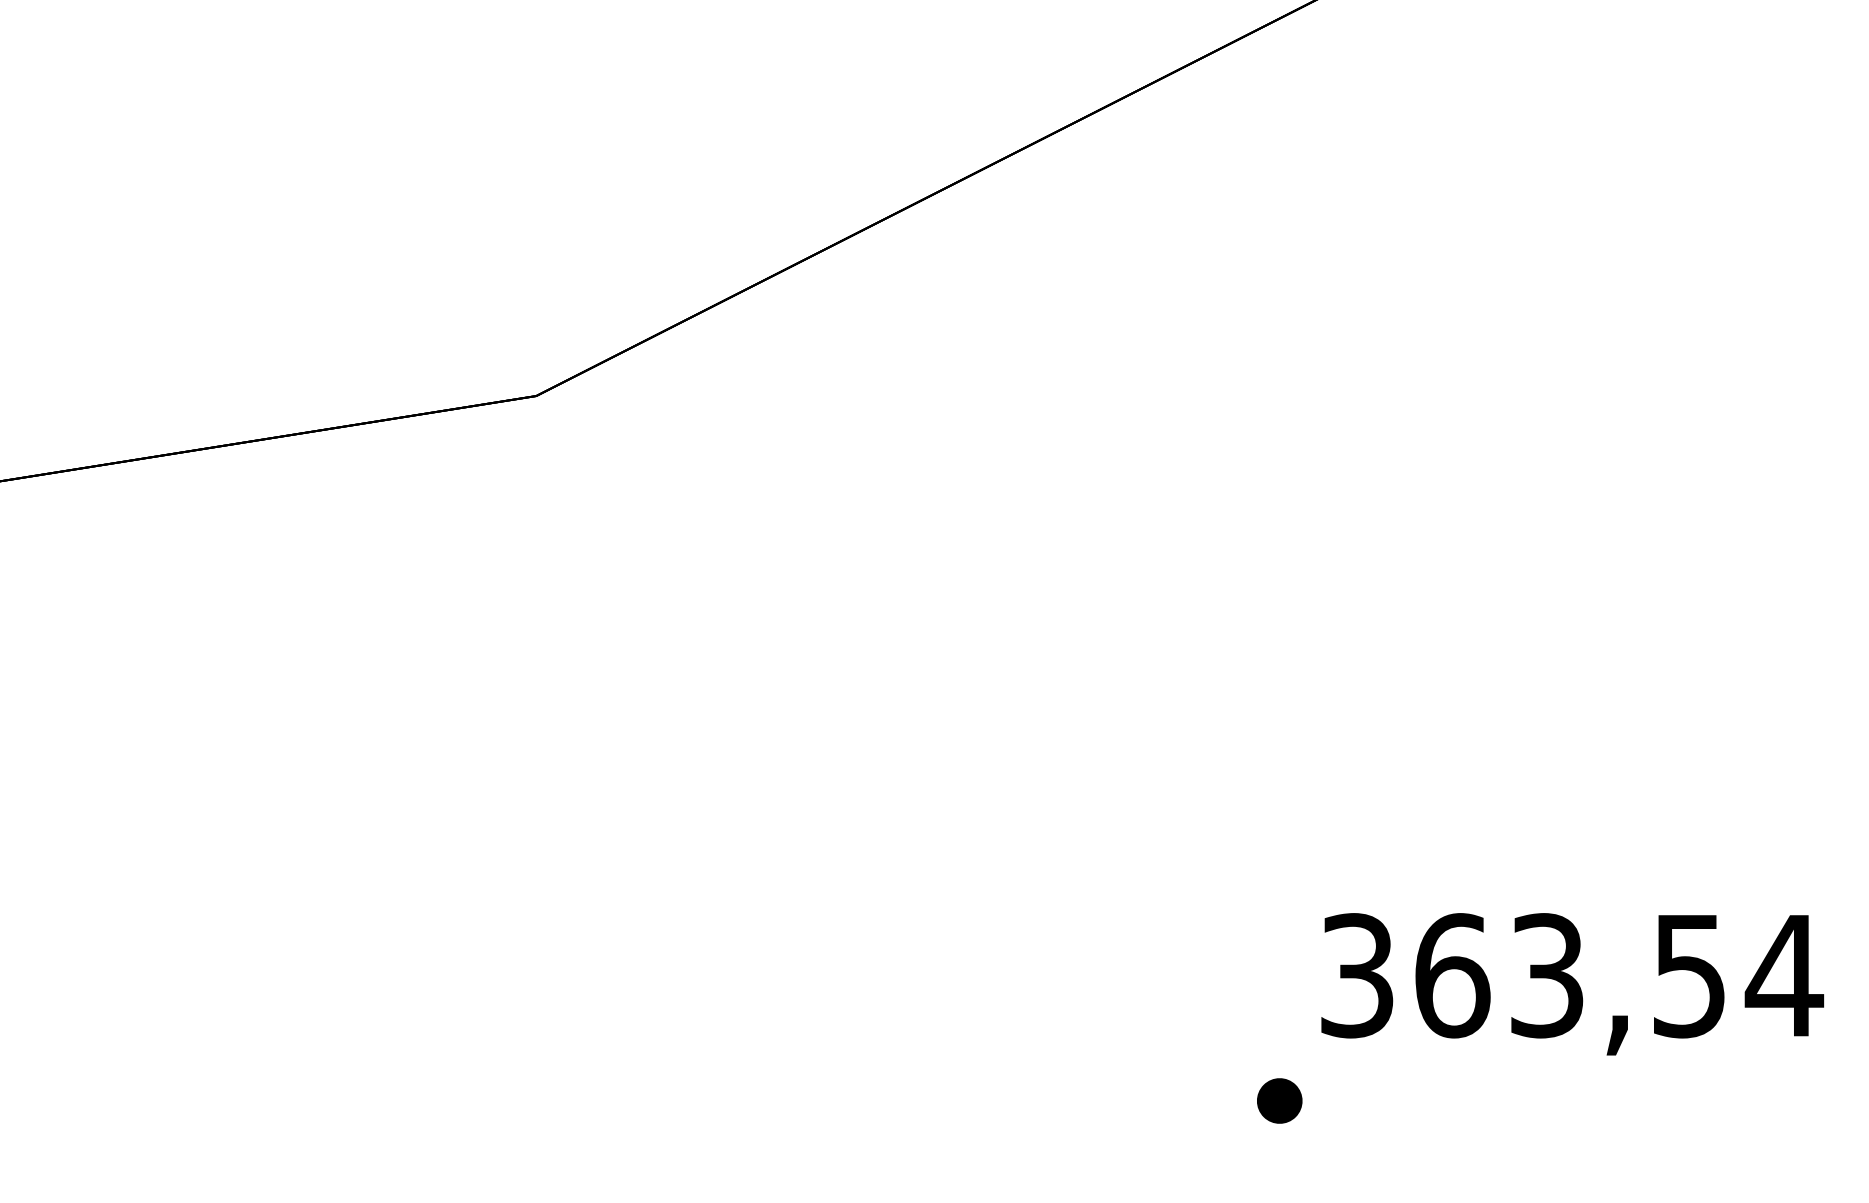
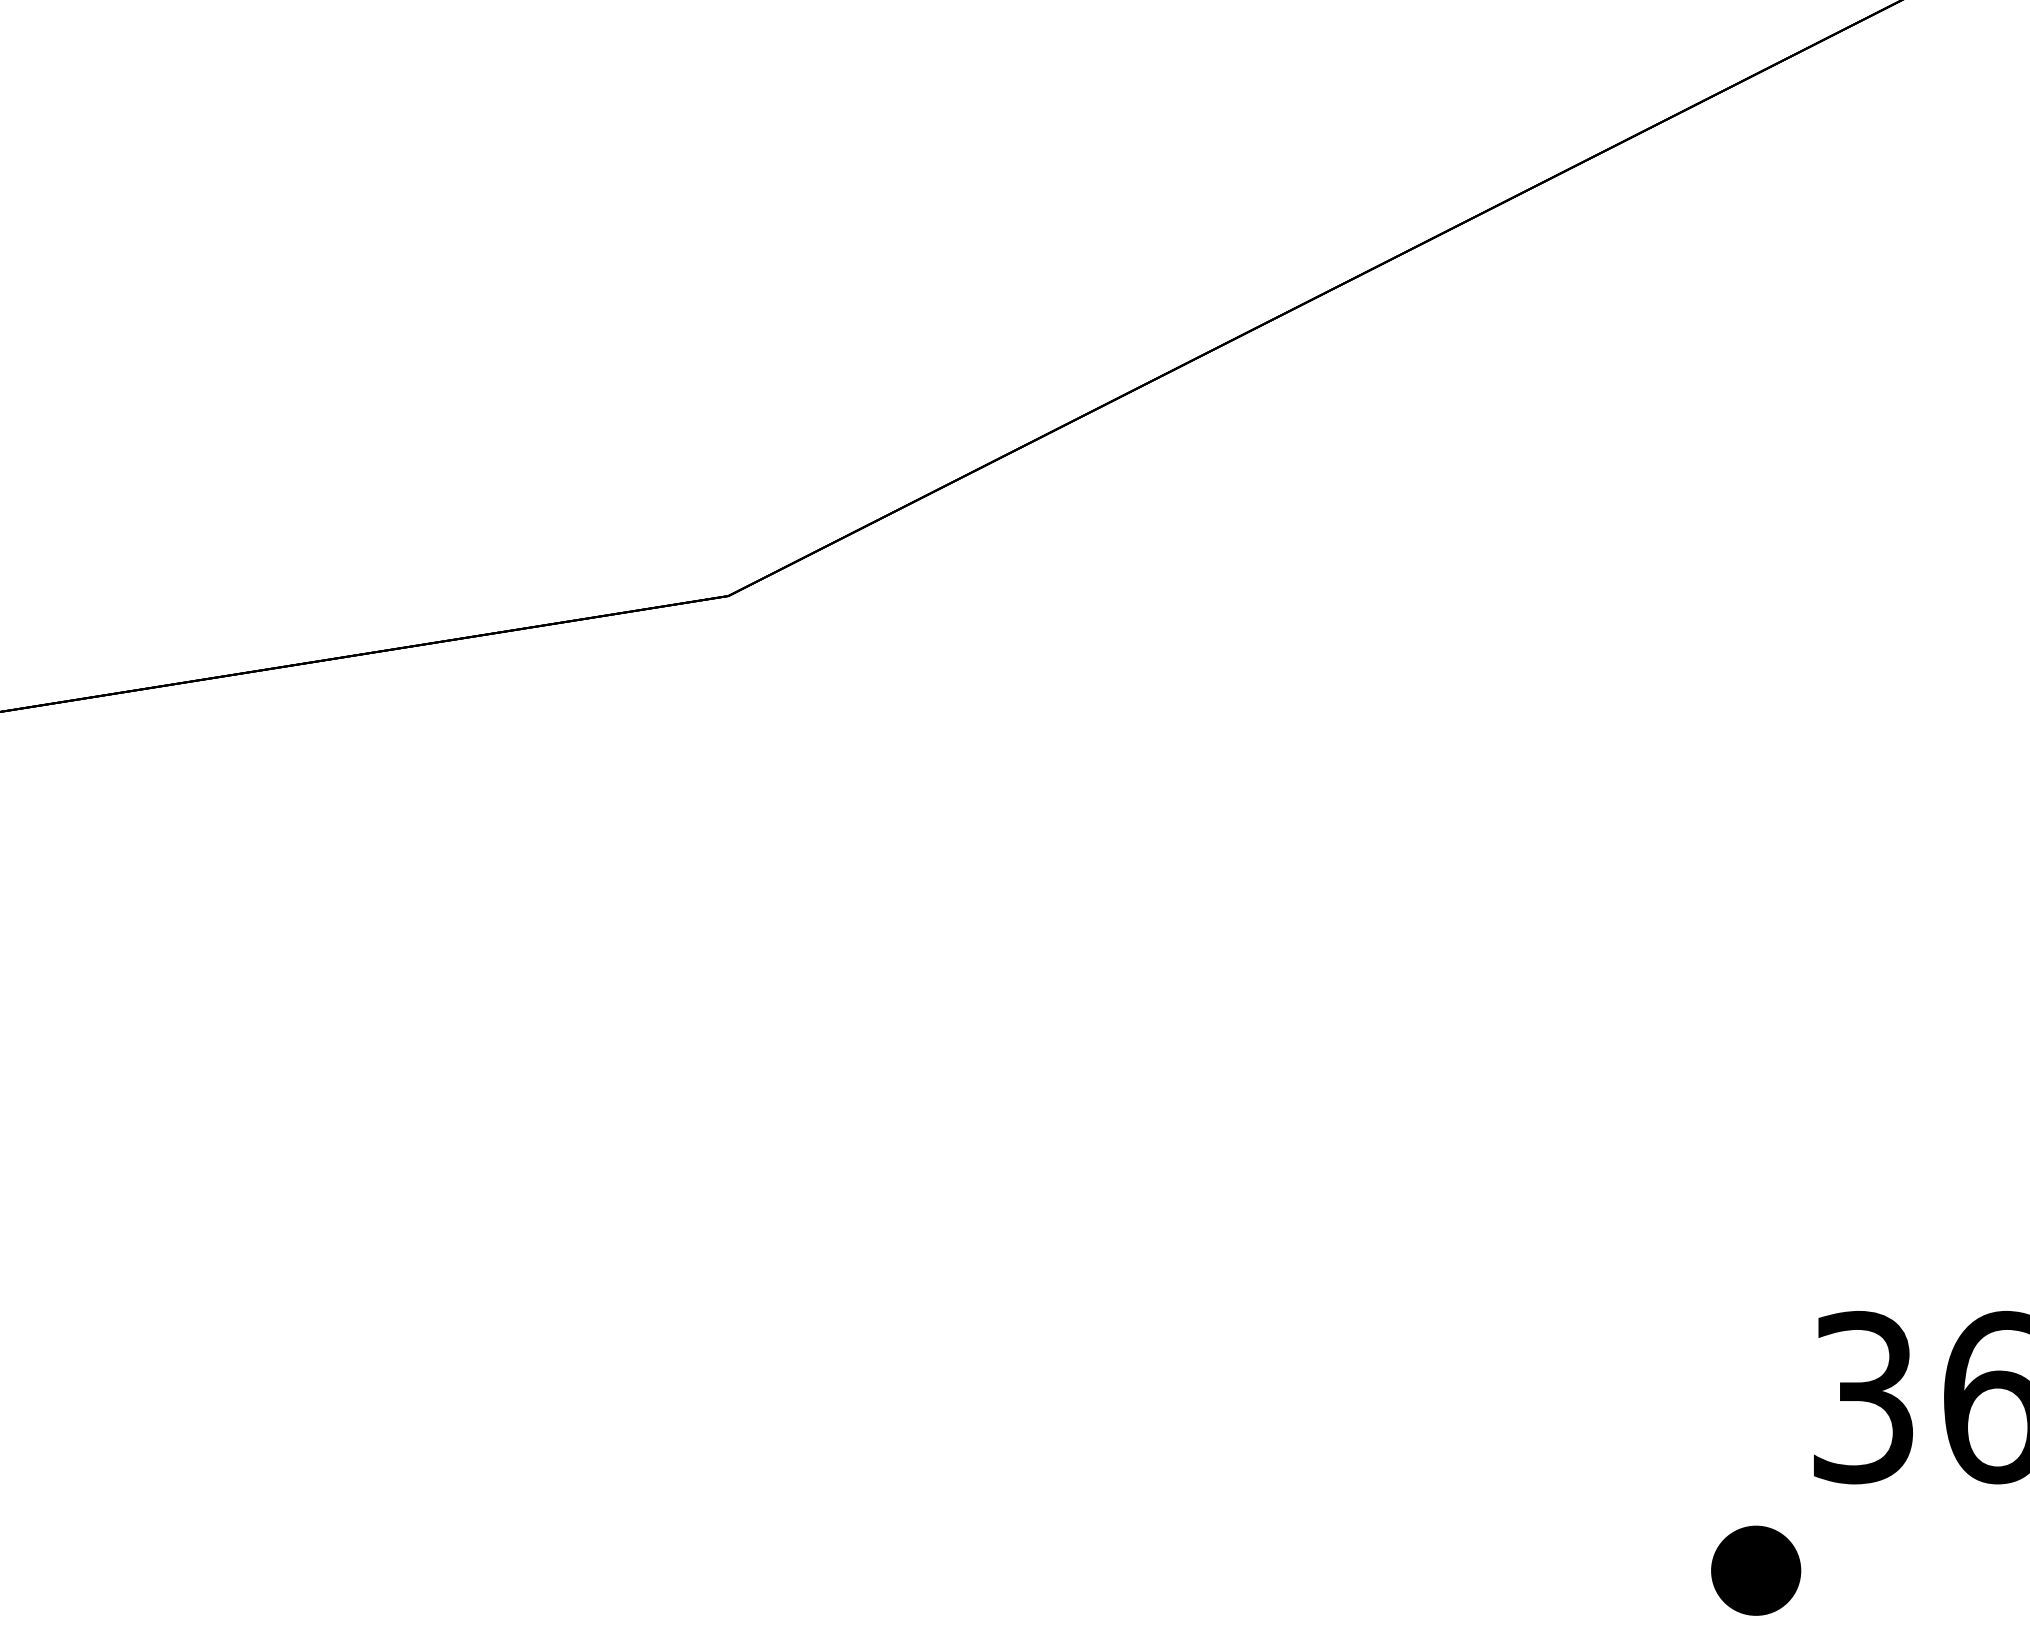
part: (1279, 1100) -> (1755, 1570), size x1.43

